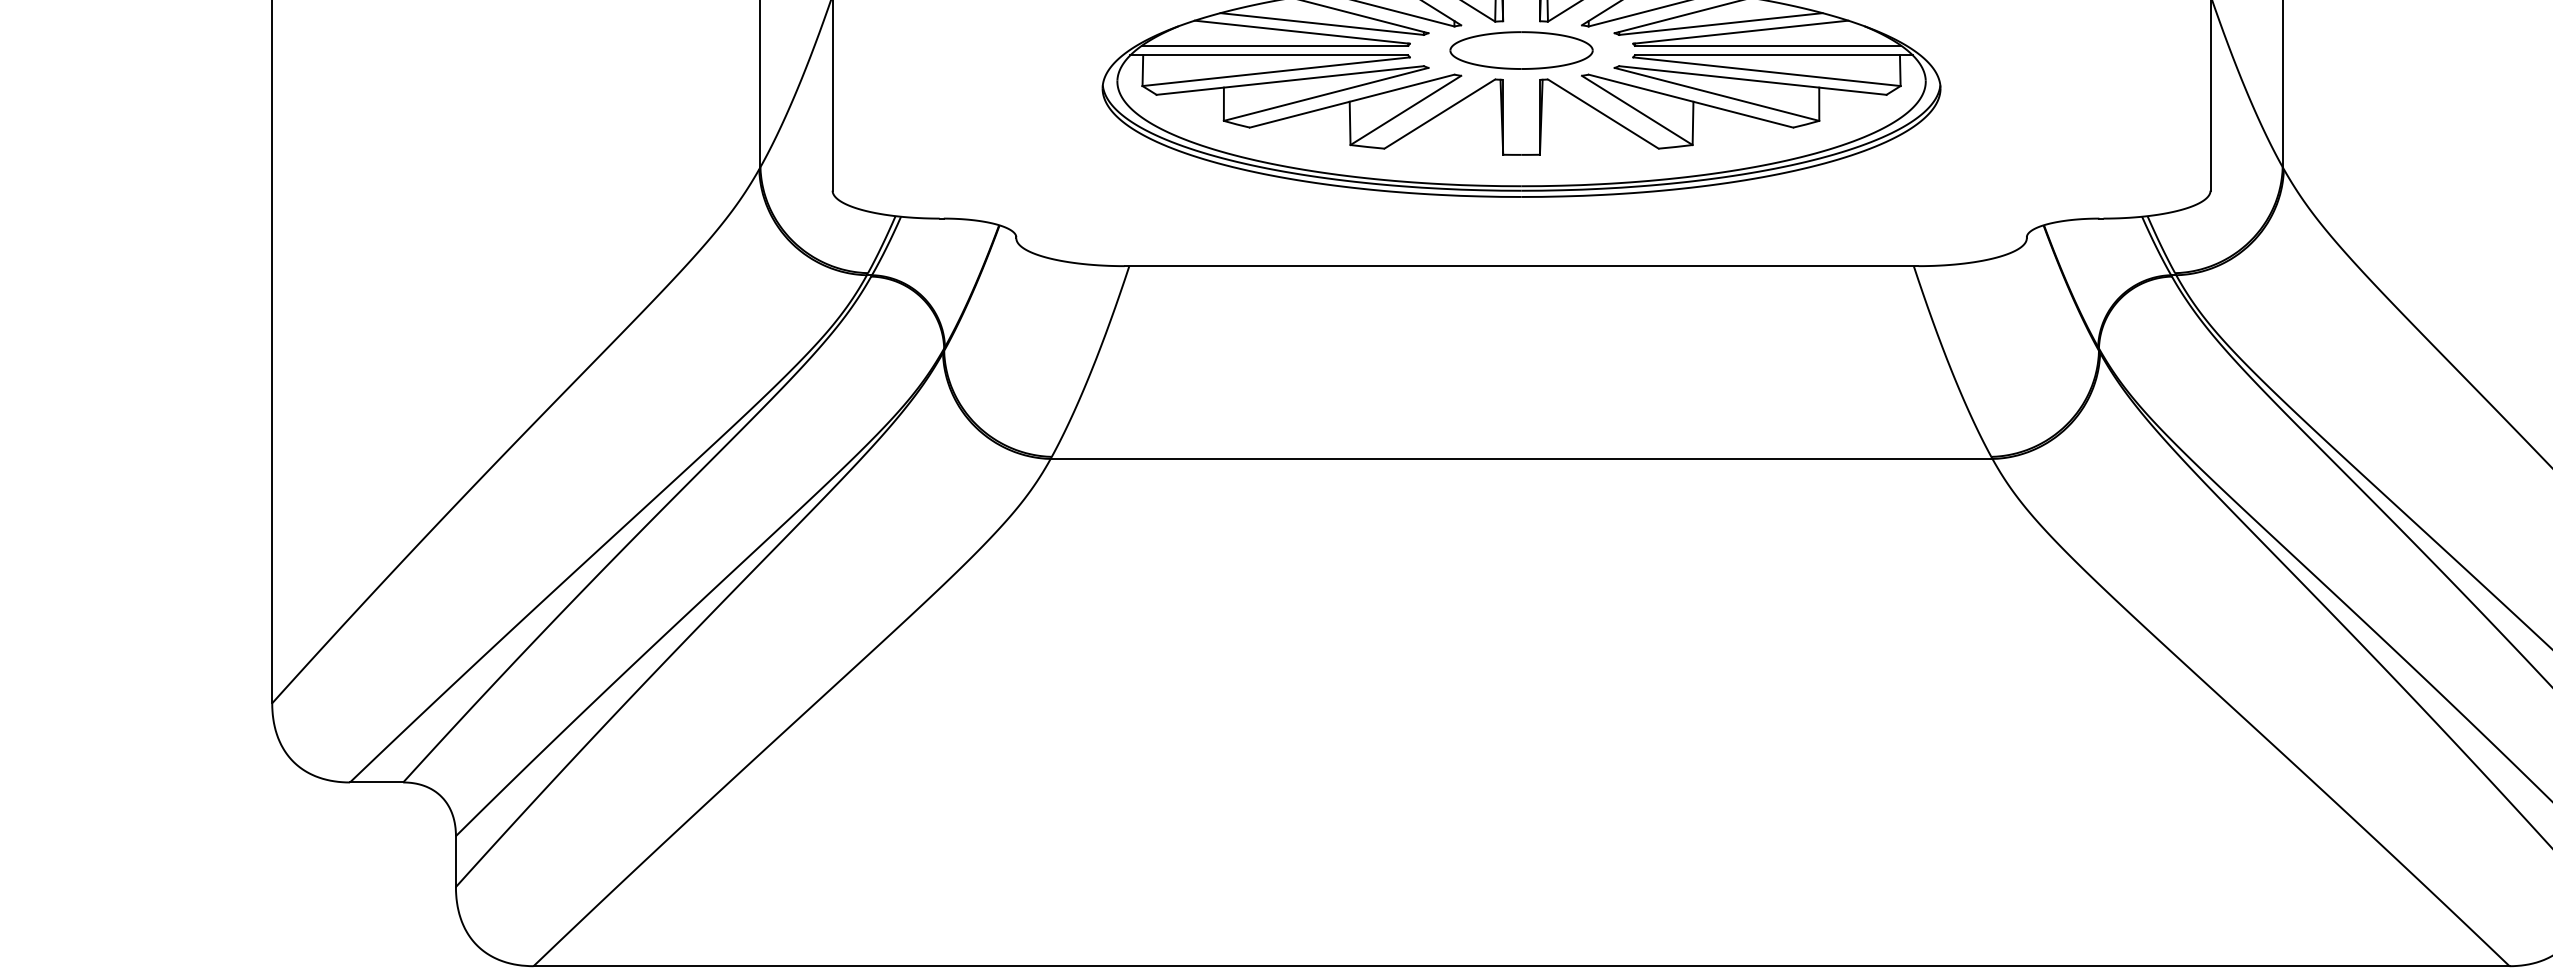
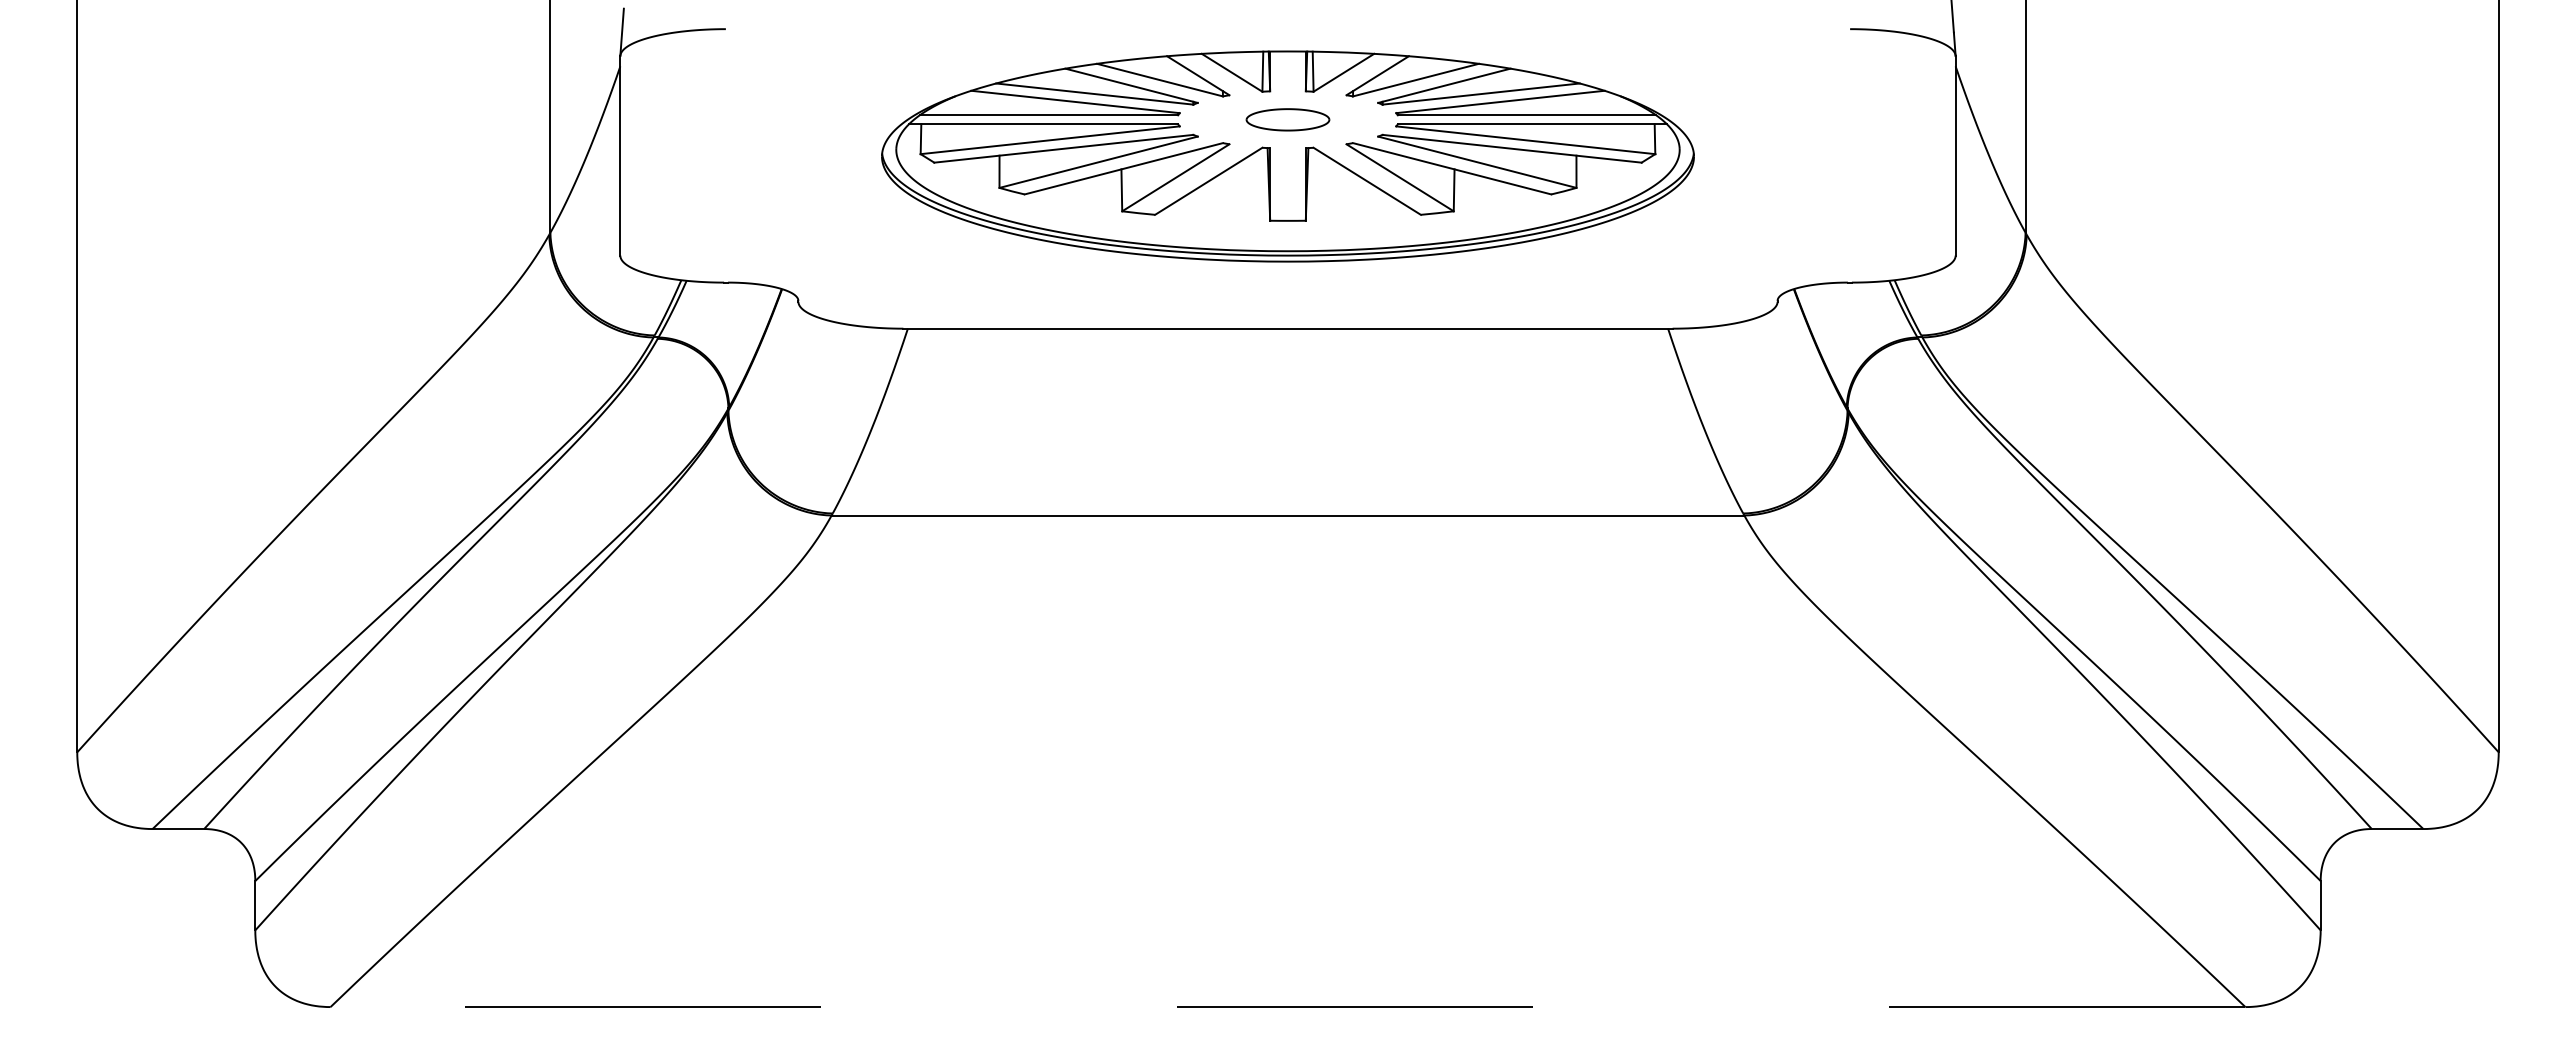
part: (1521, 50) -> (1287, 119), size x0.6
line: (1521, 966) -> (1287, 1007), solid -> dashed

